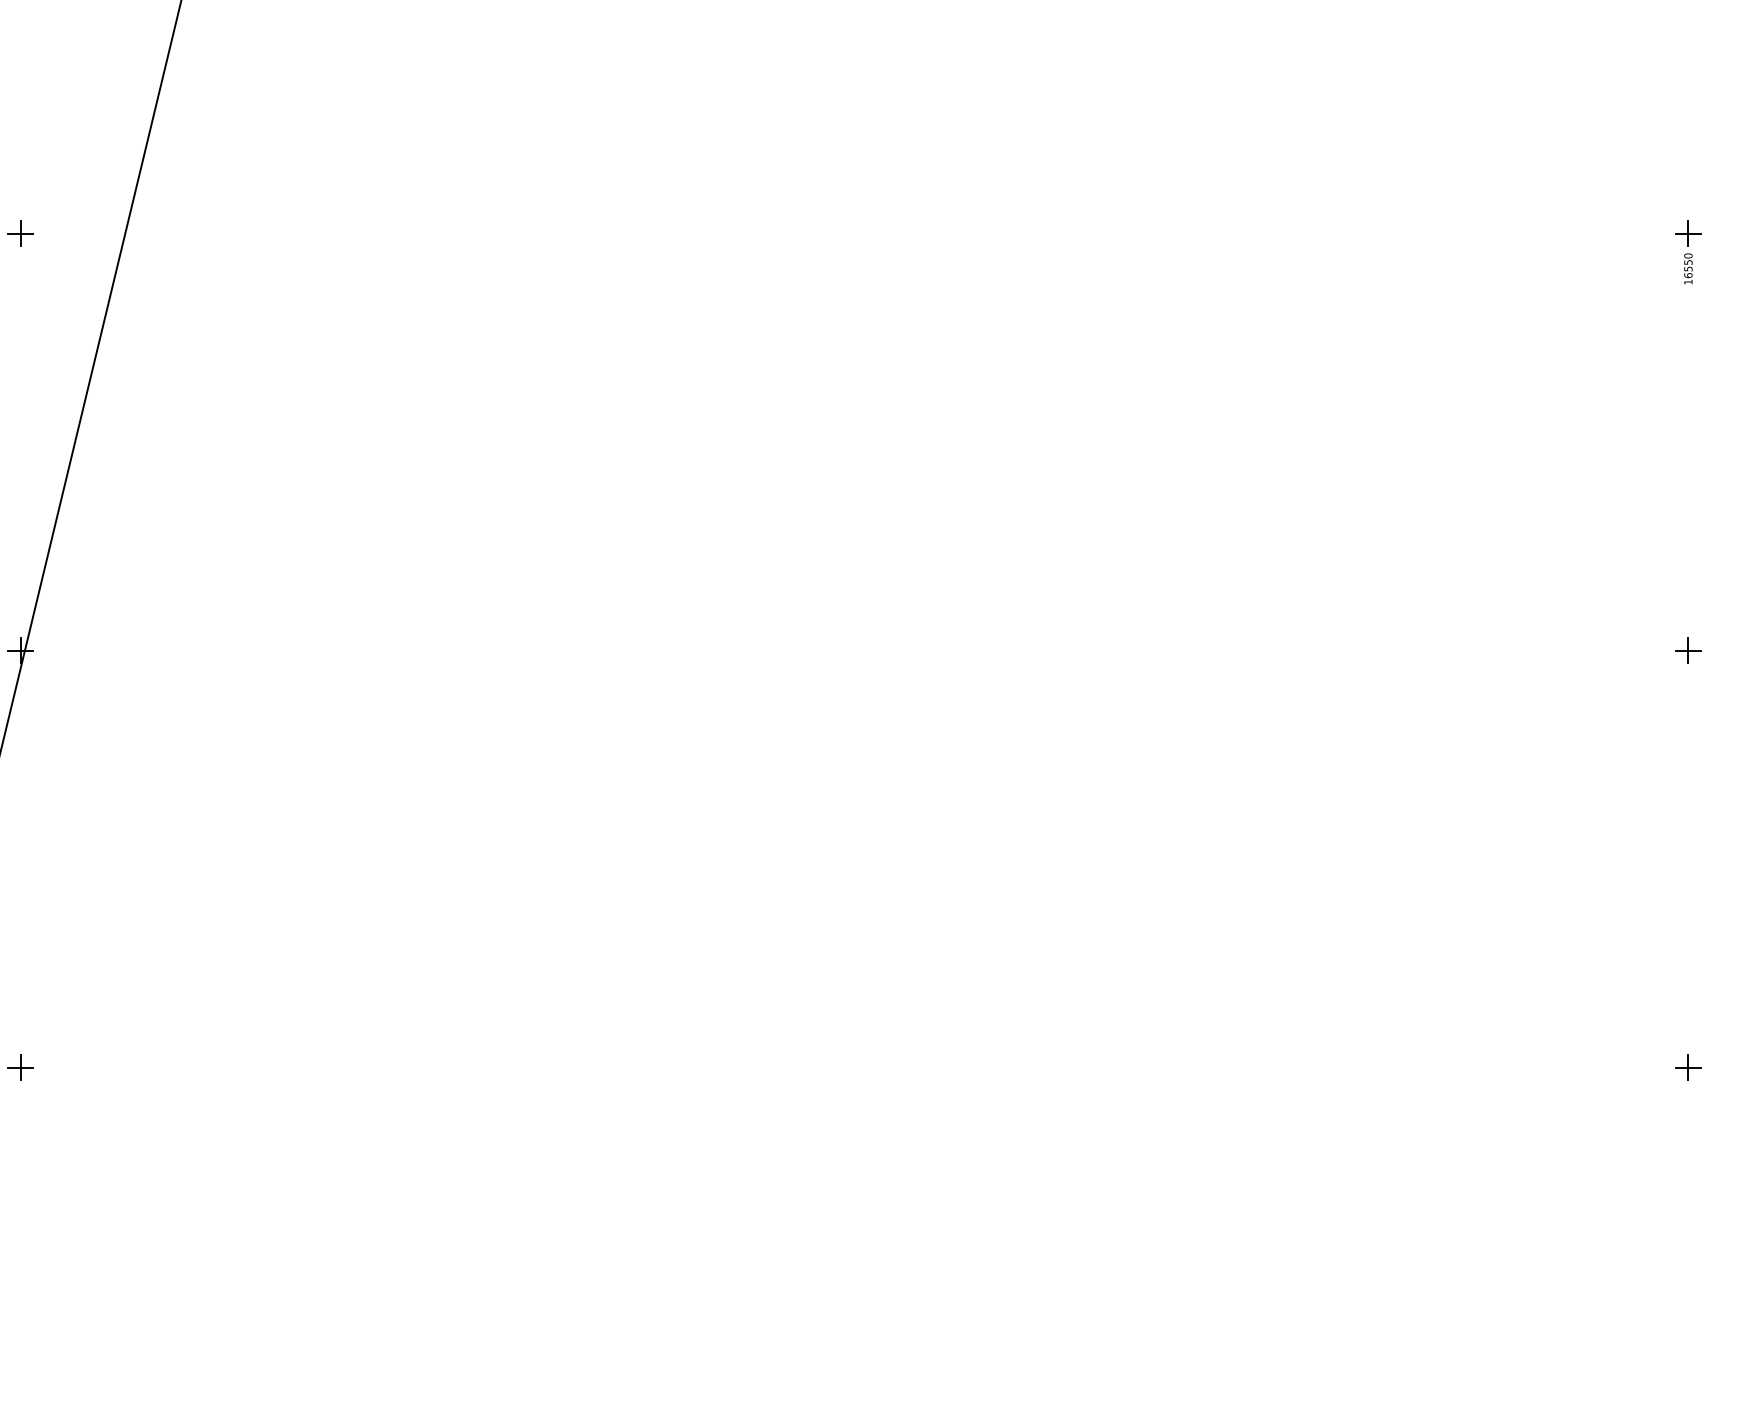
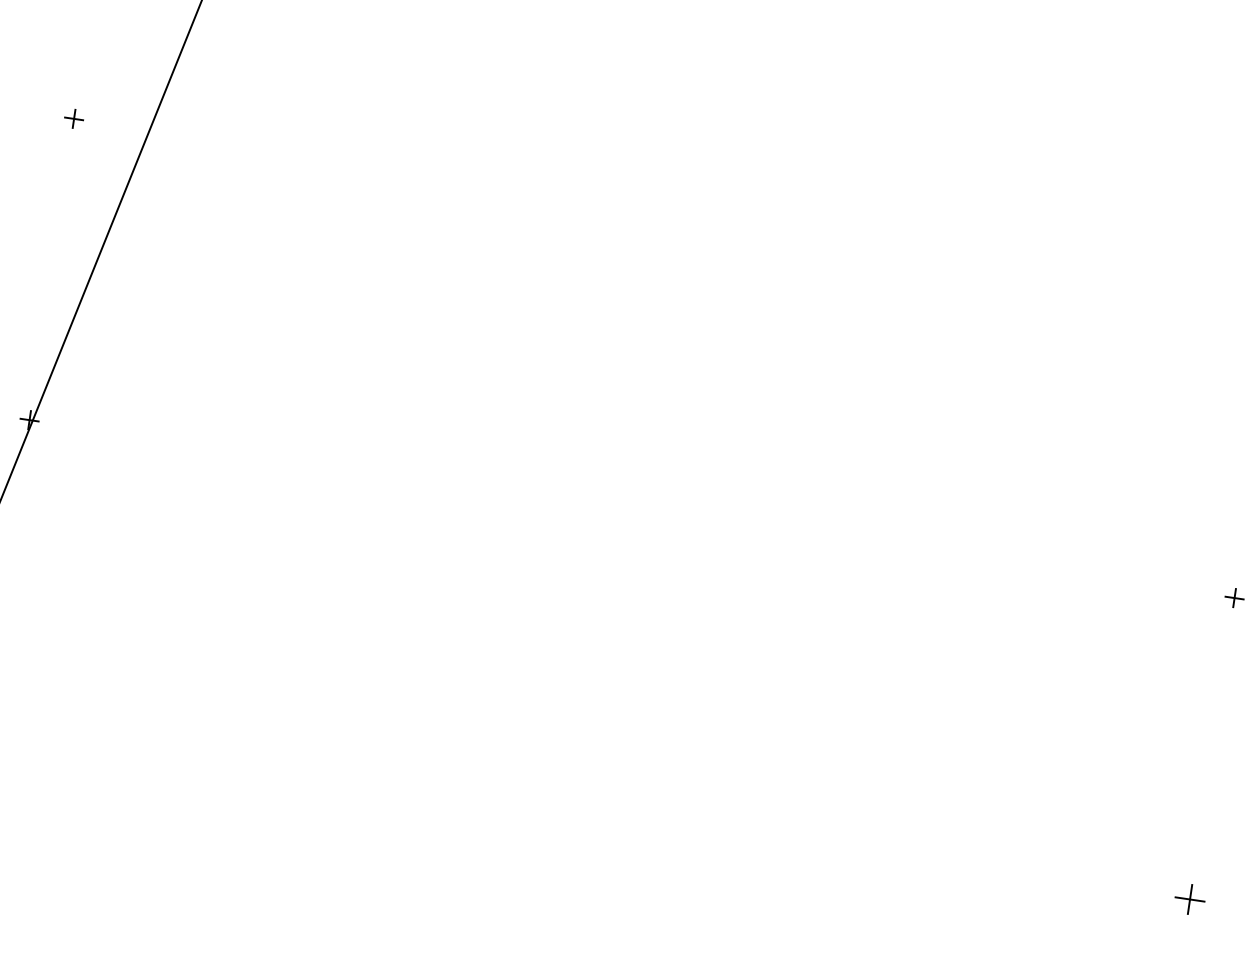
part: (1688, 1067) -> (1190, 899), size x1.6

